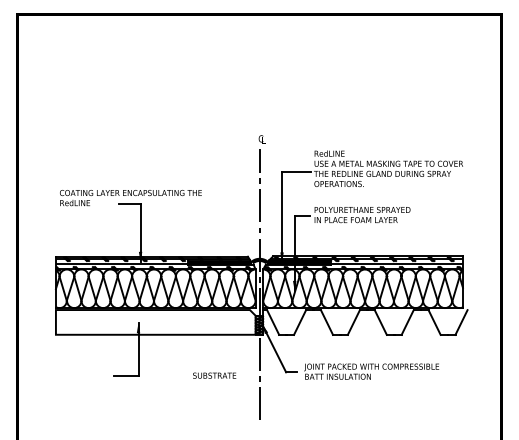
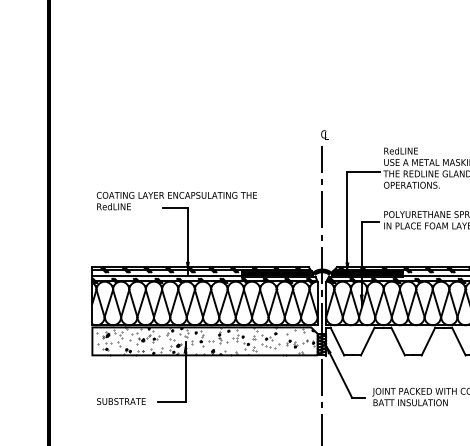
hatch: (156, 322) -> (205, 341), added
text: (214, 375) -> (121, 401), moved

